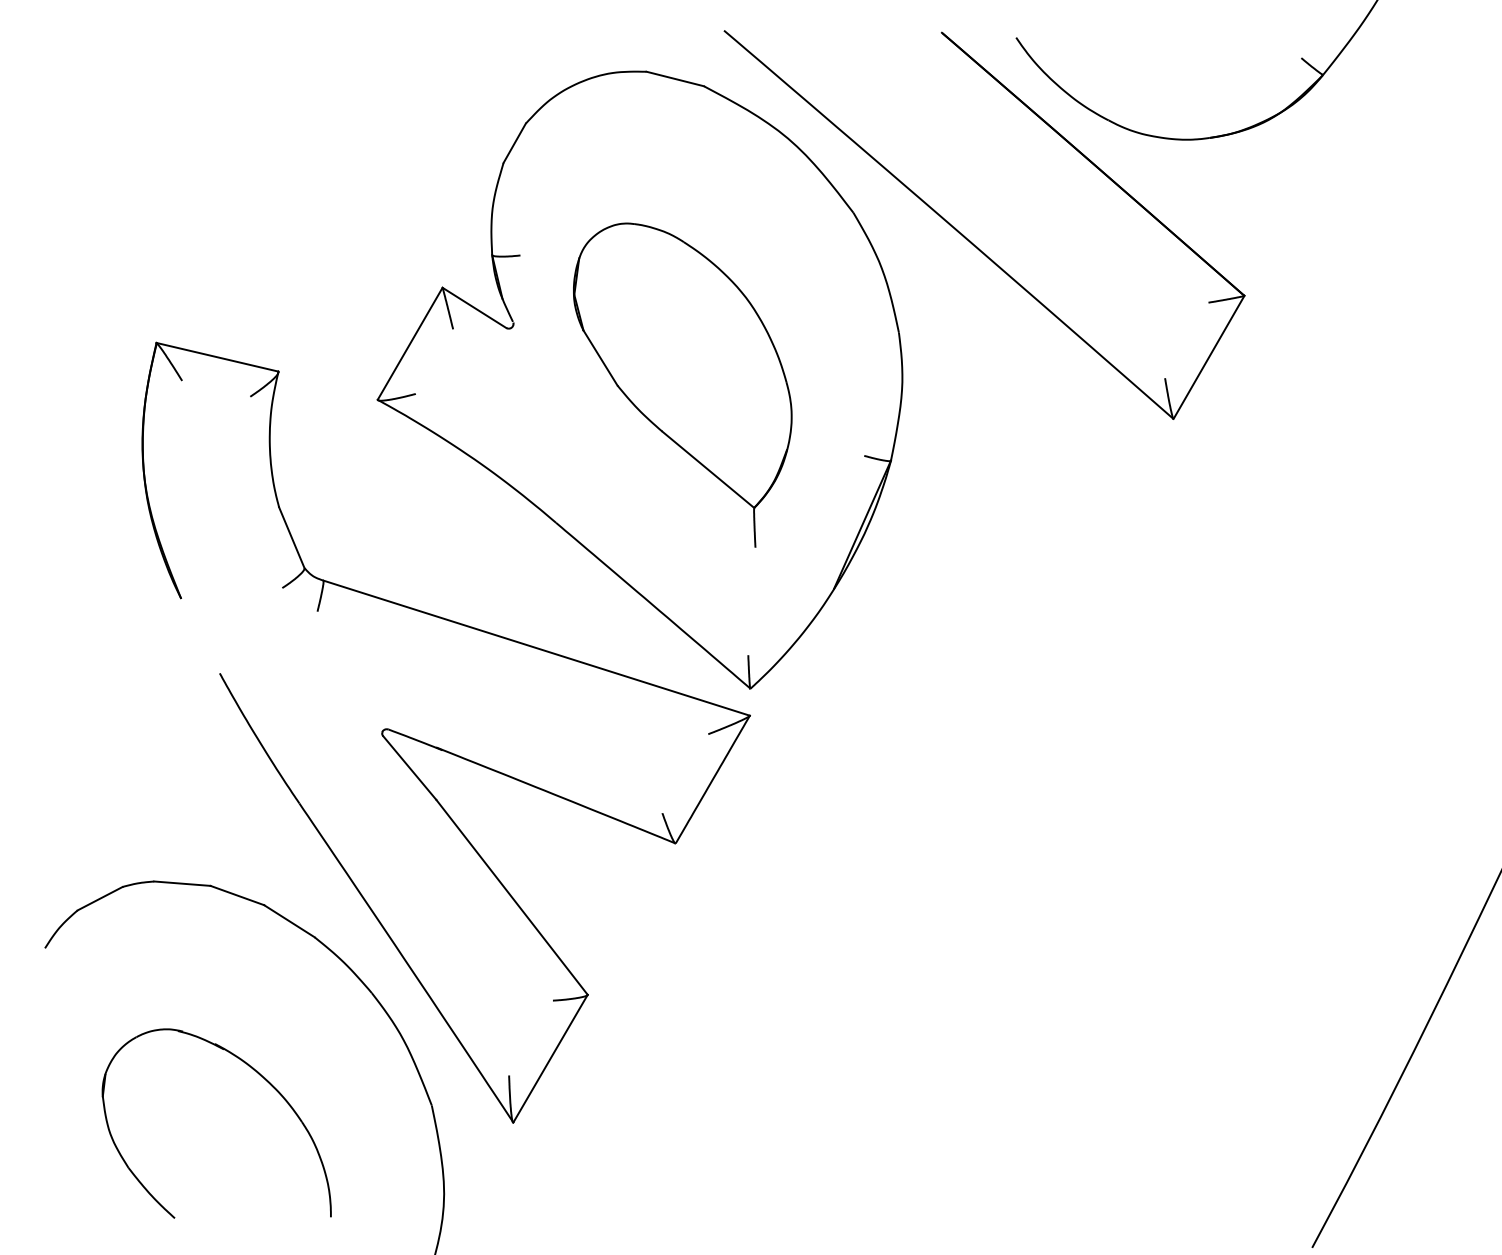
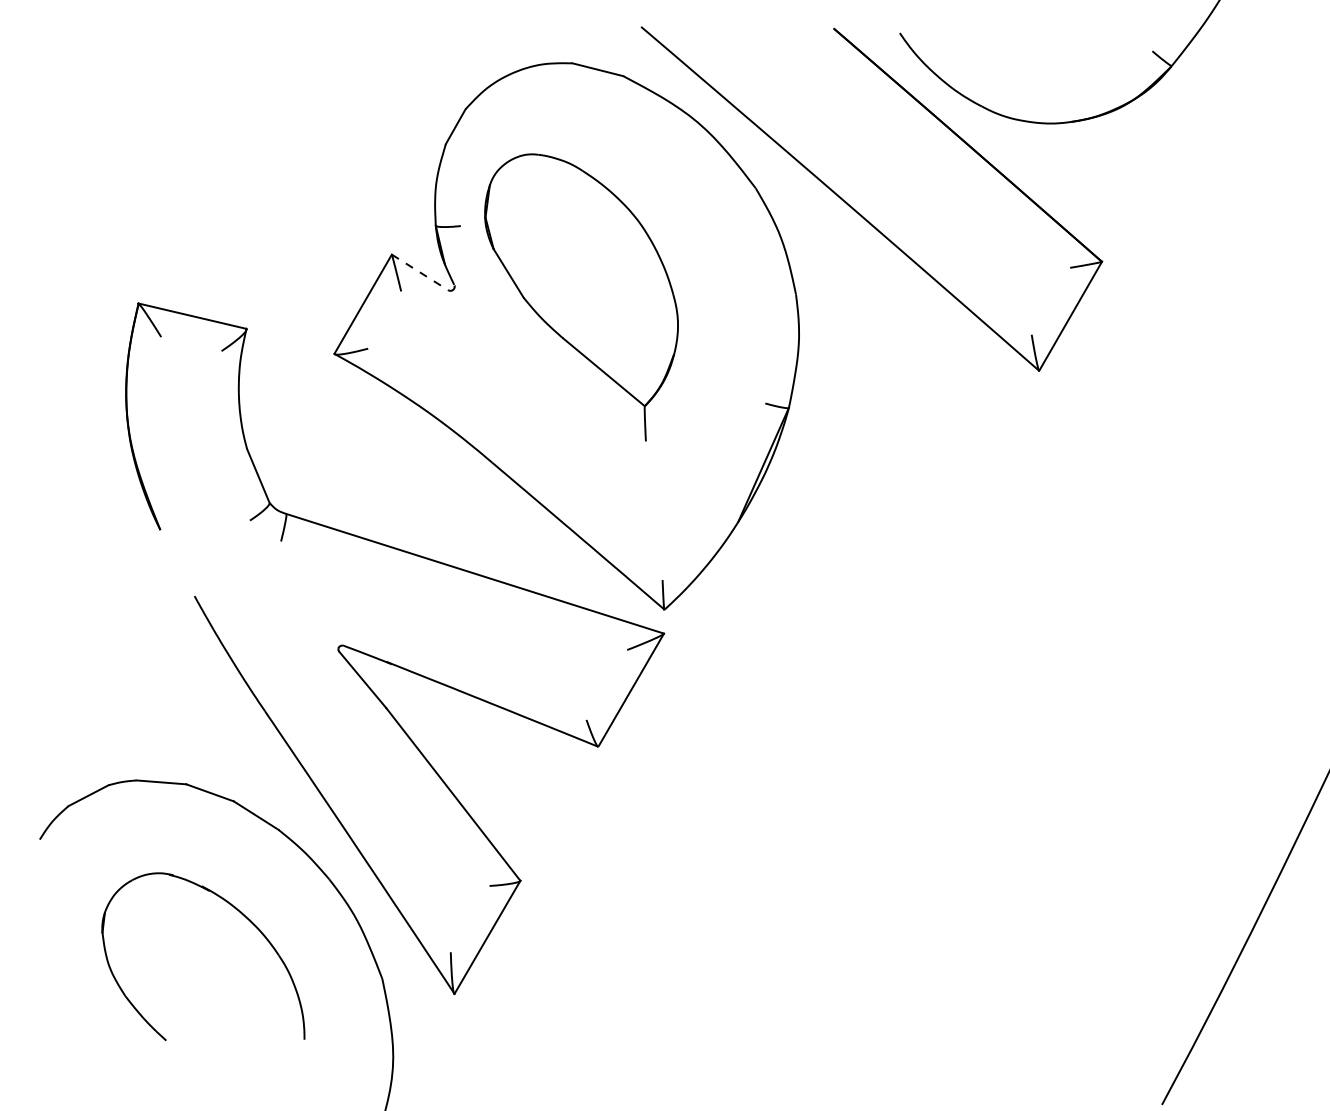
line: (474, 307) -> (420, 272), solid -> dashed
part: (682, 384) -> (581, 296), moved
part: (260, 1076) -> (242, 915), moved

